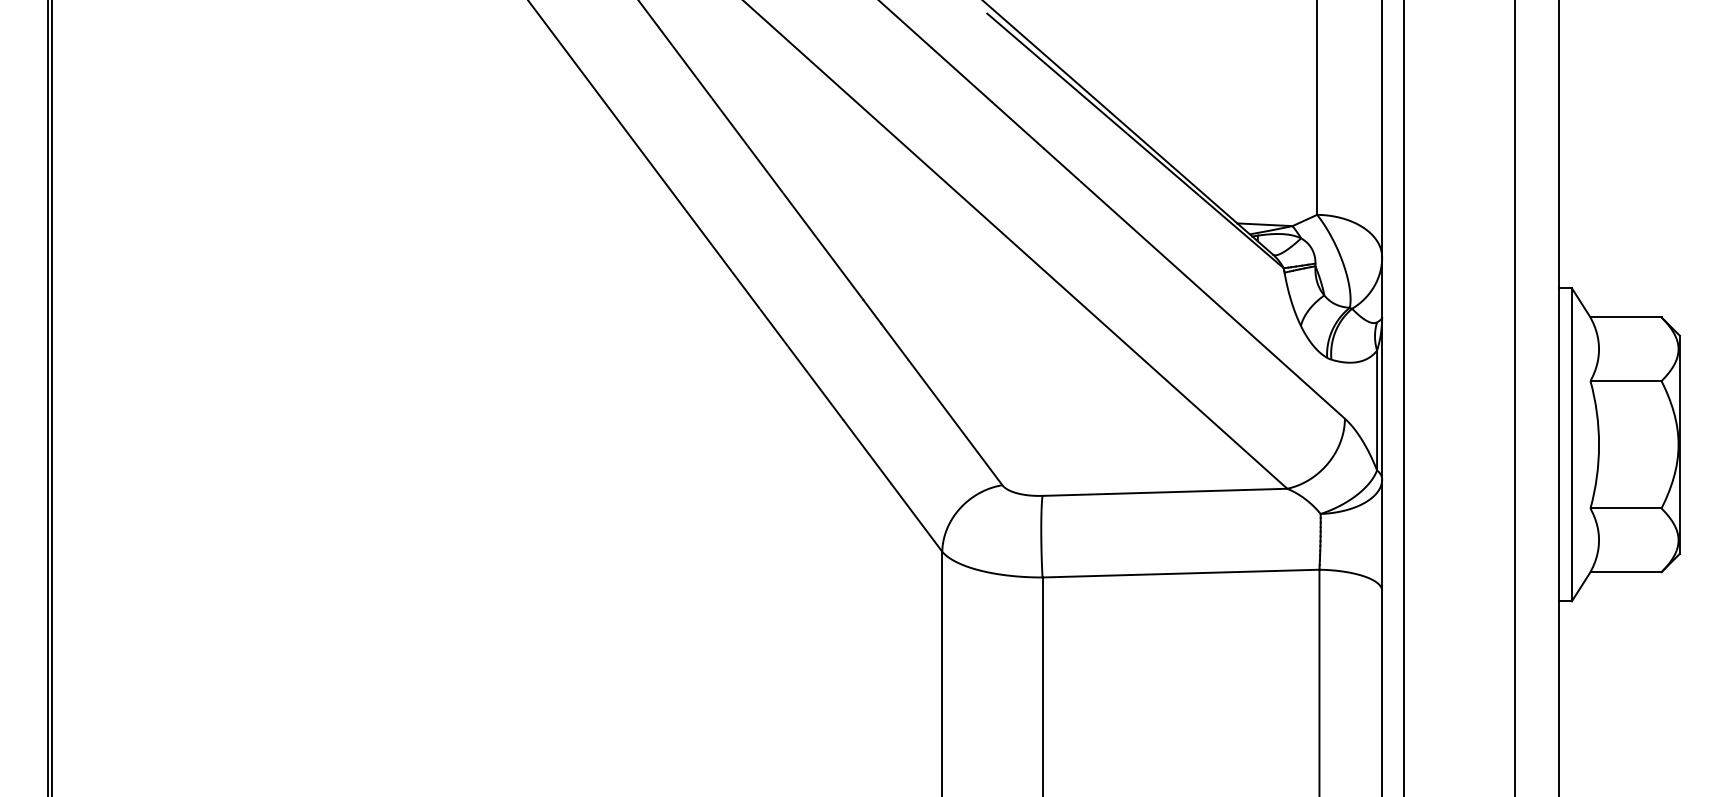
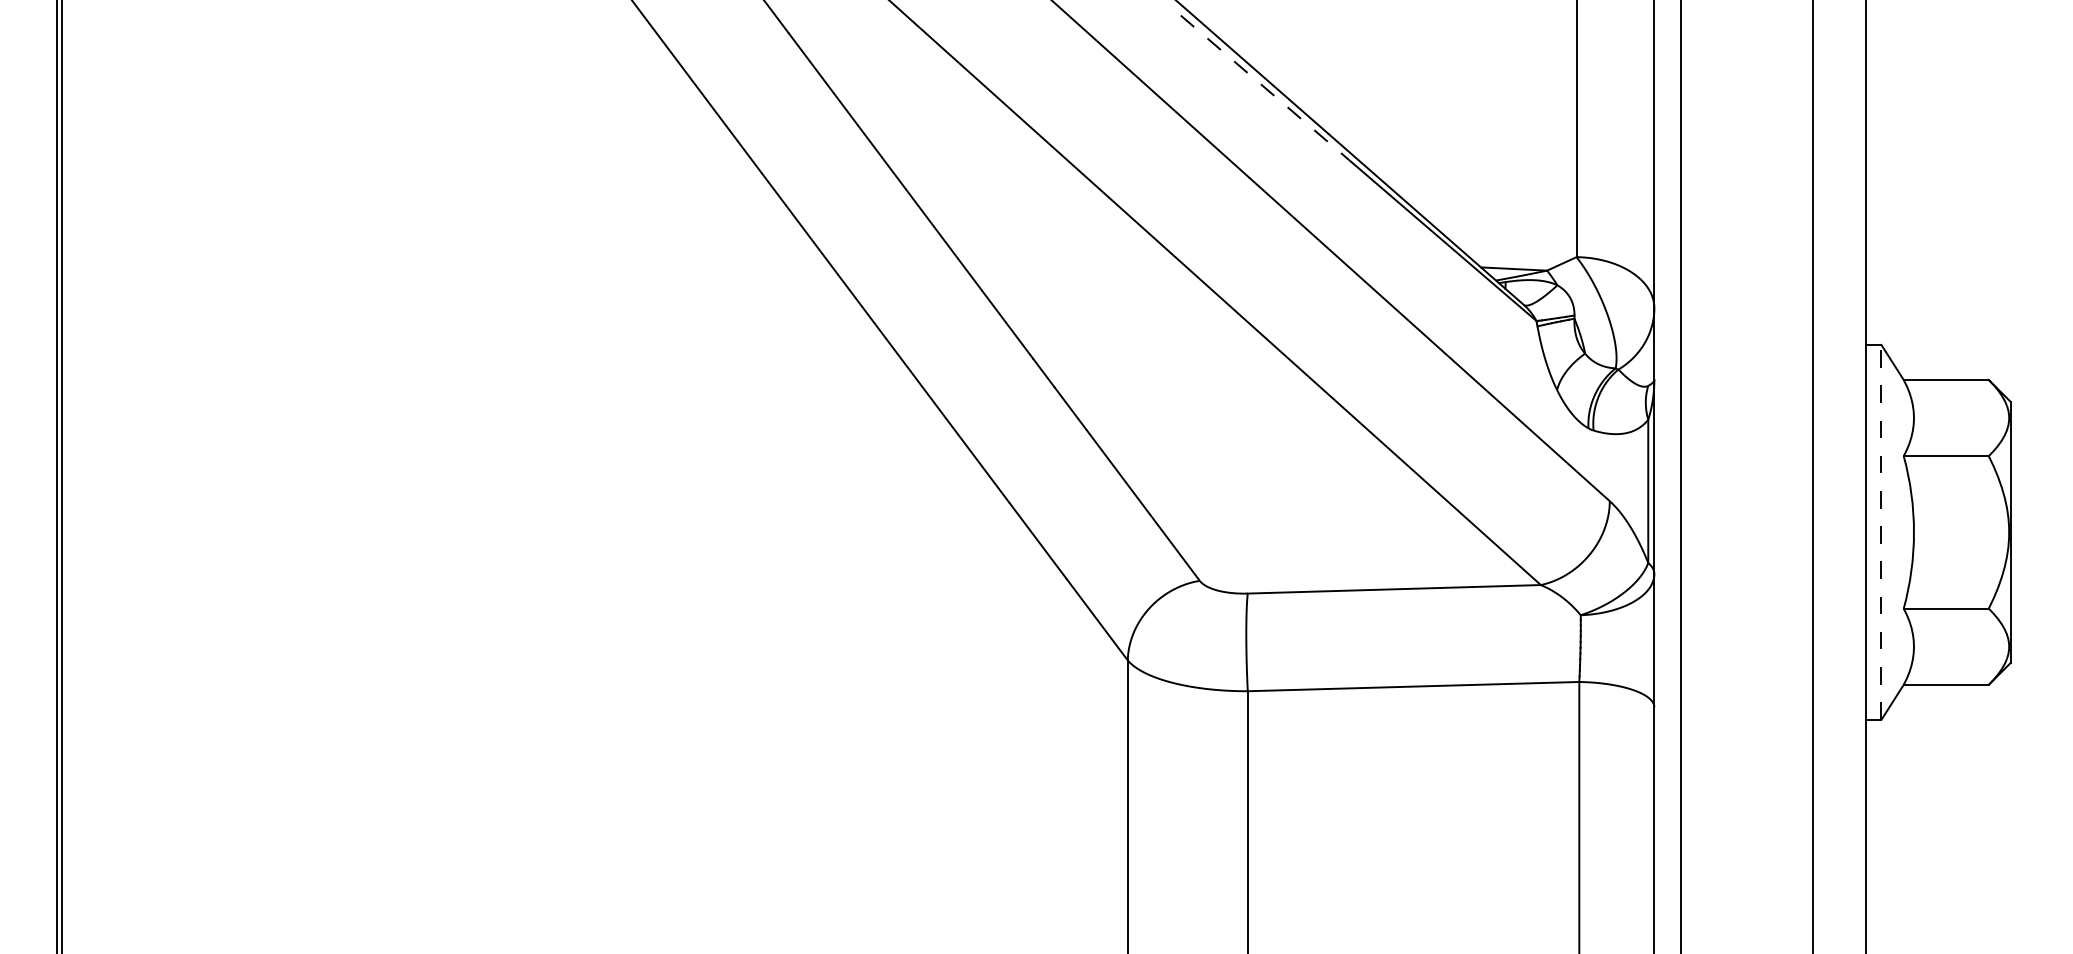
line: (1057, 73) -> (1265, 88), solid -> dashed
line: (1571, 444) -> (1881, 531), solid -> dashed

